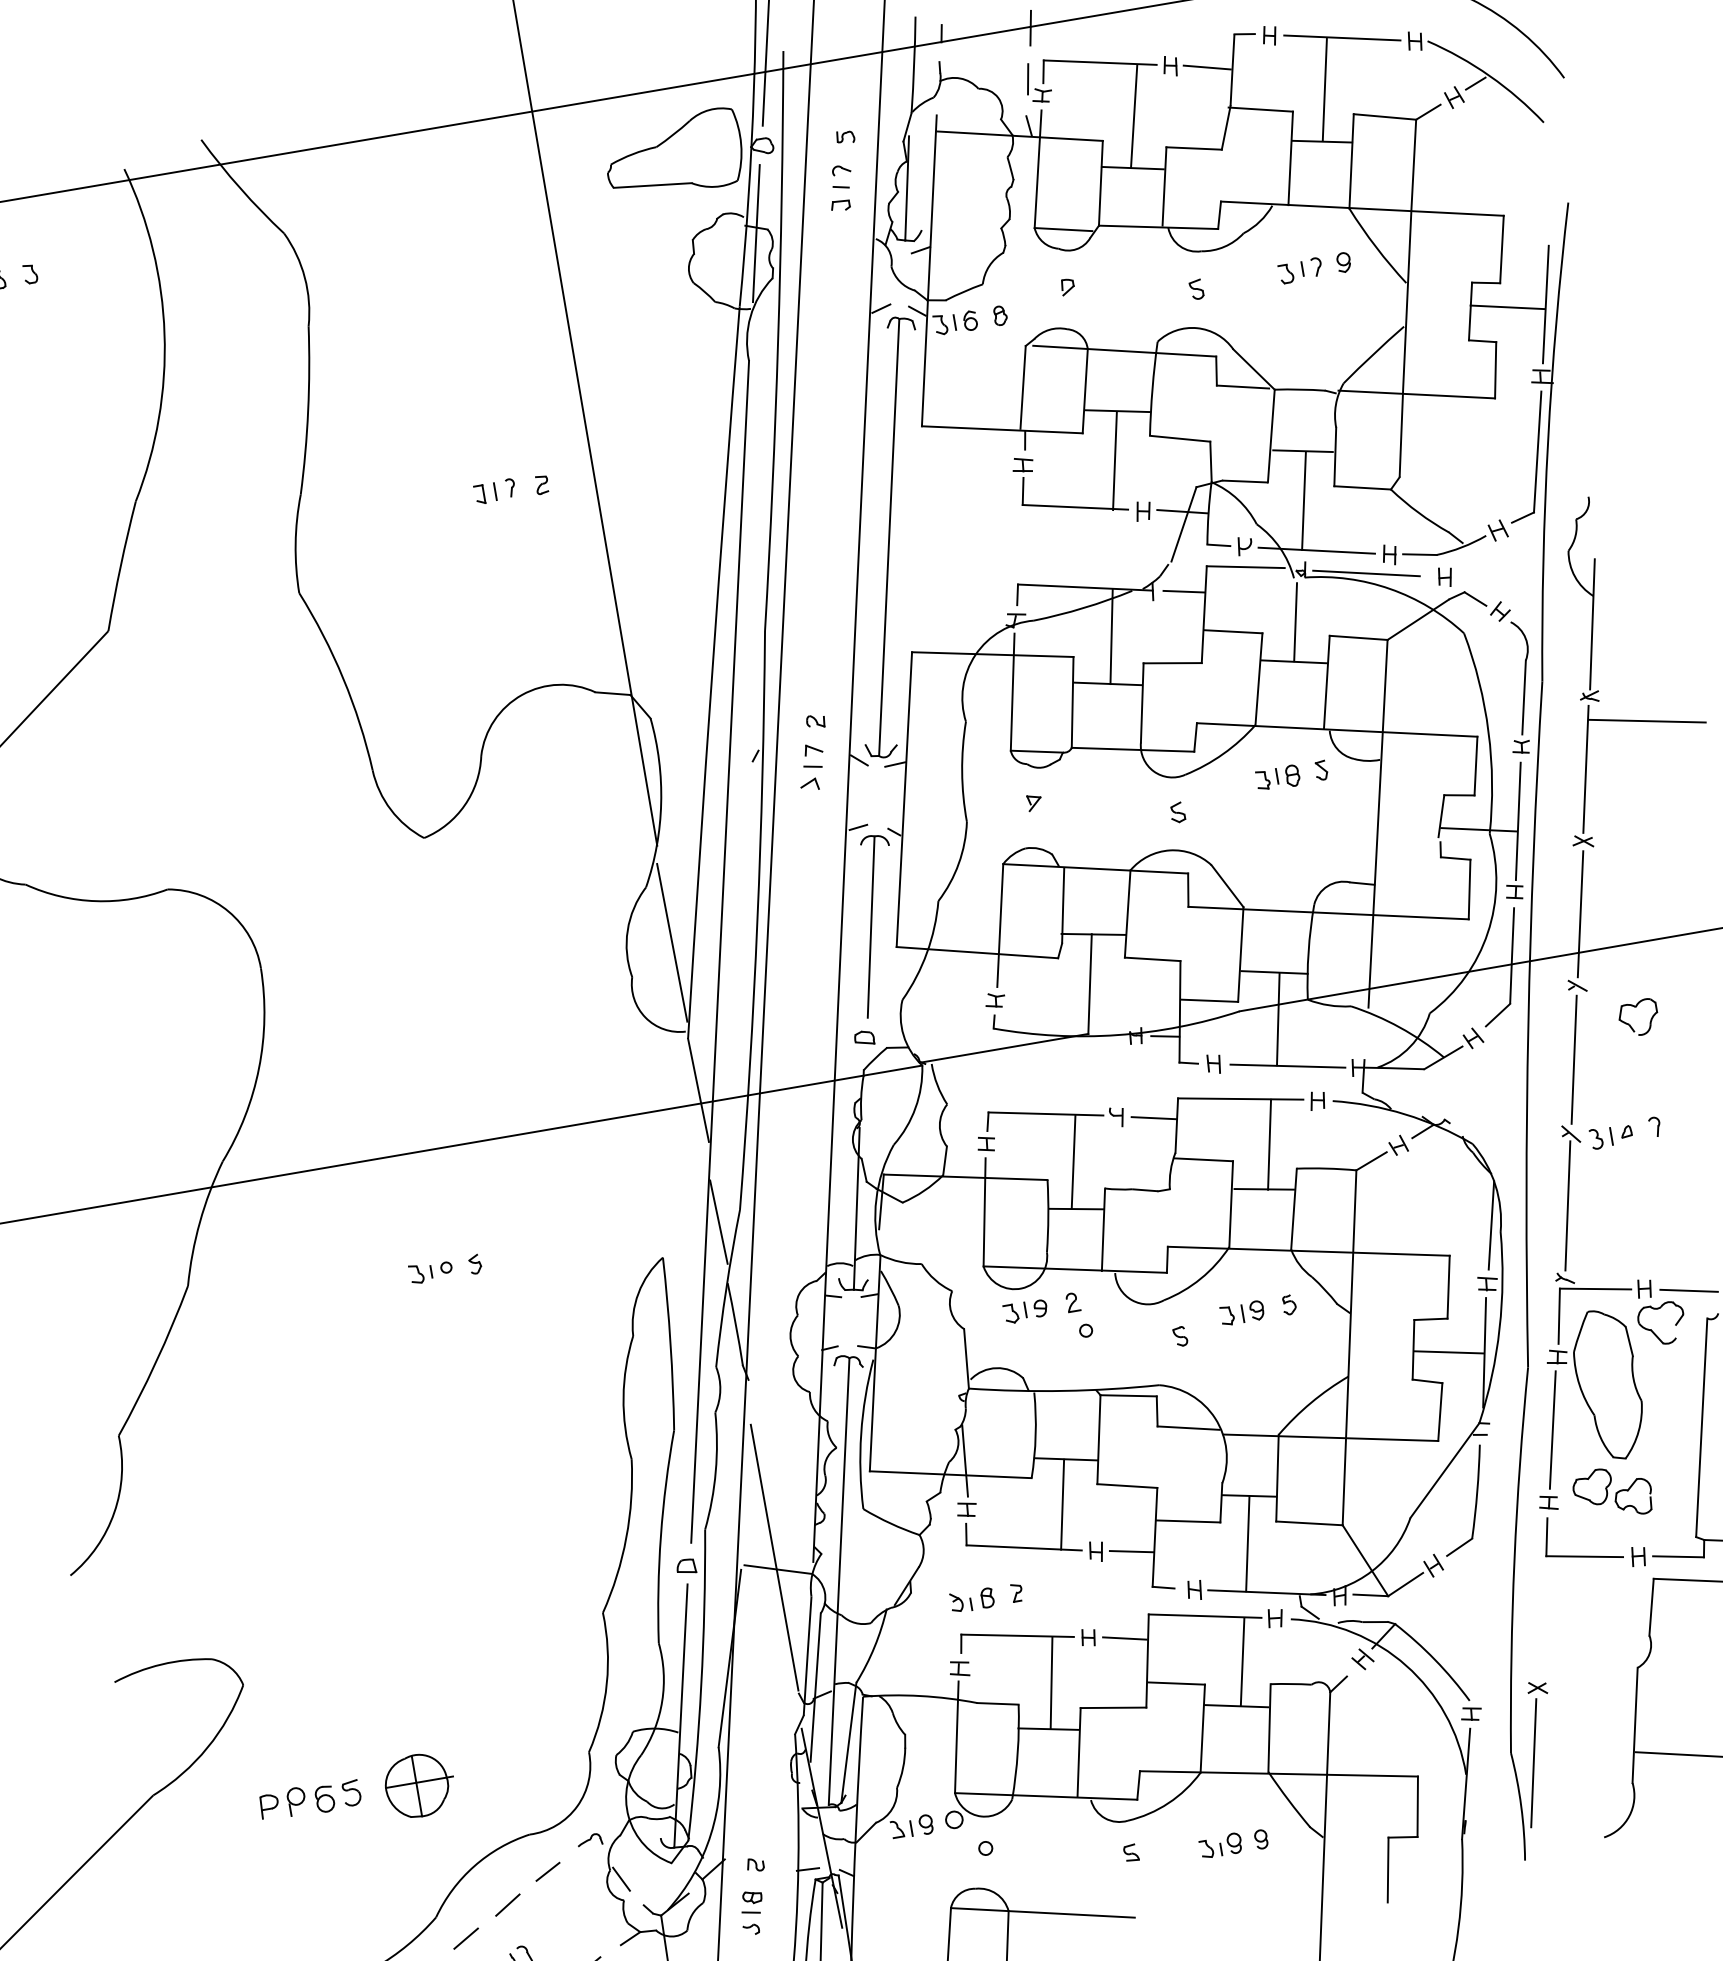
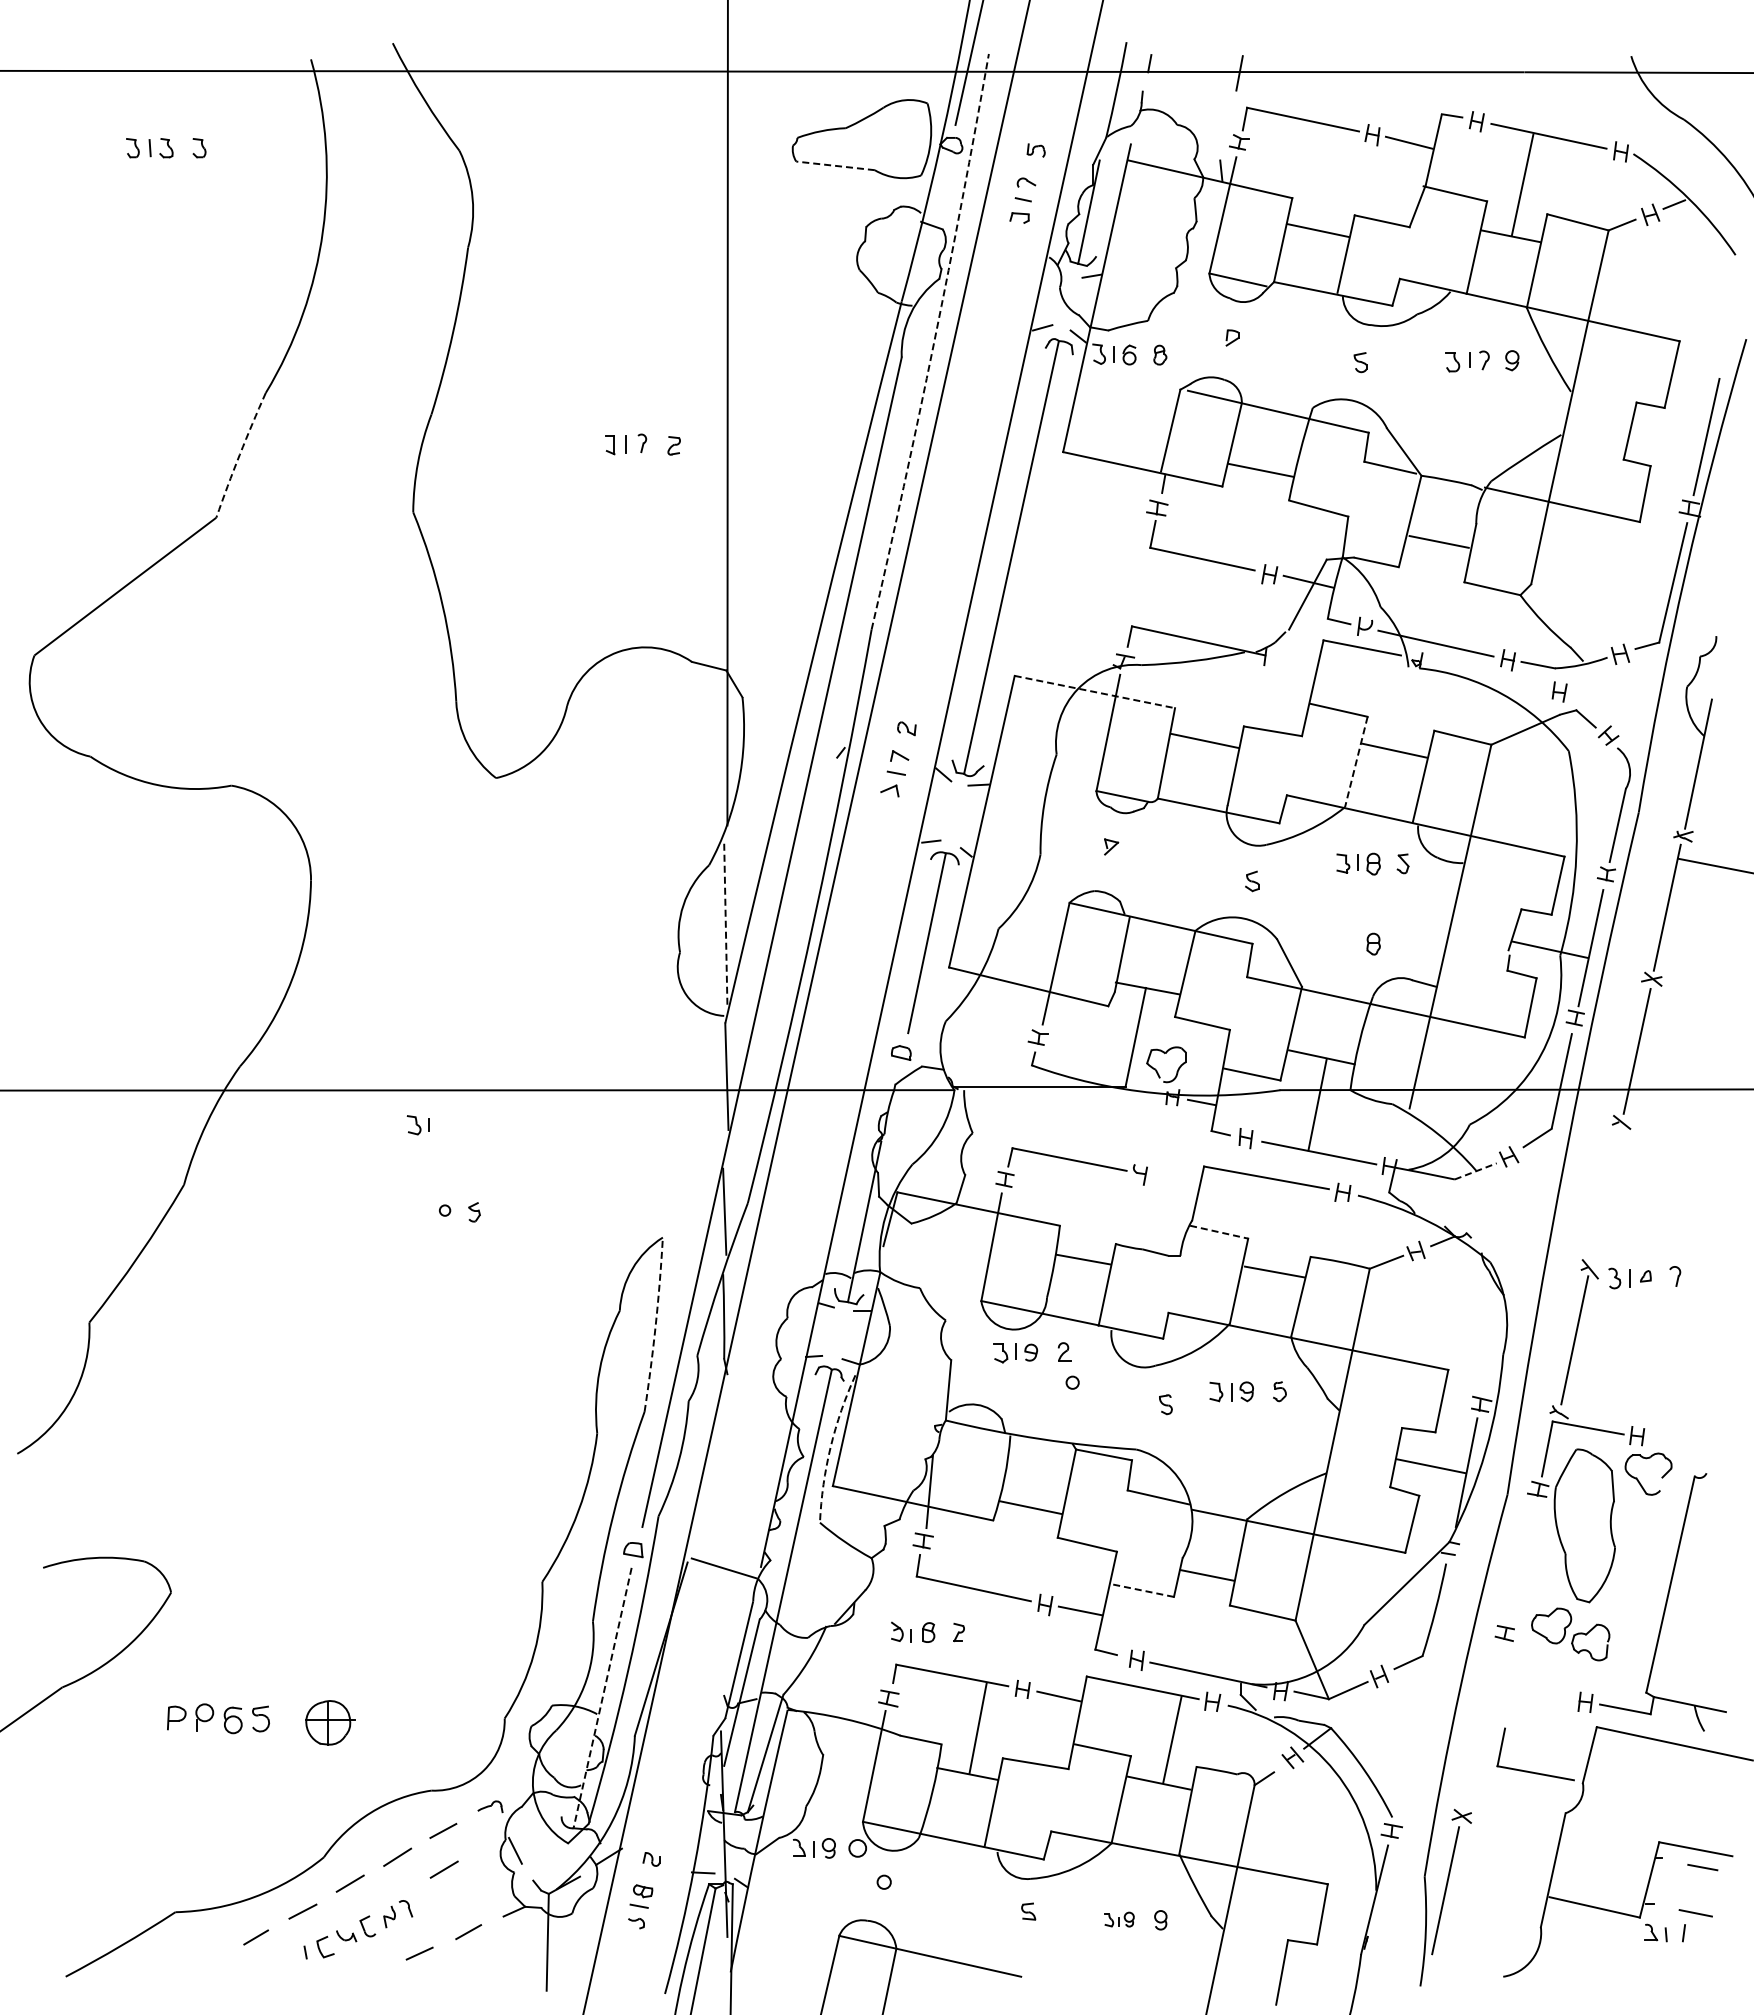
line: (1027, 79) -> (1227, 123), removed
line: (1133, 115) -> (1327, 178), removed
line: (652, 185) -> (835, 165), solid -> dashed
line: (756, 233) -> (930, 231), removed
line: (1507, 307) -> (1667, 433), removed
arc: (778, 340) -> (934, 342), solid -> dashed
line: (1114, 460) -> (1249, 519), removed
line: (1303, 500) -> (1431, 591), removed
arc: (120, 565) -> (239, 454), solid -> dashed
line: (1366, 573) -> (1481, 674), removed
line: (1183, 591) -> (1296, 661), removed
line: (1295, 622) -> (1402, 711), removed
line: (1111, 636) -> (1216, 694), removed
line: (992, 655) -> (1094, 692), solid -> dashed
line: (1259, 678) -> (1356, 761), solid -> dashed
part: (1305, 853) -> (1373, 943), added
line: (672, 943) -> (725, 925), solid -> dashed
part: (1635, 1008) -> (1164, 1054), moved
line: (1444, 1057) -> (1476, 1171), solid -> dashed
line: (1573, 1059) -> (1605, 1195), removed
line: (1153, 1118) -> (1176, 1182), removed
line: (1269, 1144) -> (1287, 1228), removed
line: (1204, 1160) -> (1219, 1232), solid -> dashed
line: (1073, 1162) -> (1088, 1212), removed
line: (1490, 1225) -> (1494, 1346), removed
part: (419, 1274) -> (417, 1125), moved
line: (1688, 1290) -> (1680, 1445), removed
arc: (670, 1343) -> (655, 1324), solid -> dashed
line: (1552, 1430) -> (1521, 1561), removed
arc: (861, 1434) -> (830, 1447), solid -> dashed
line: (1062, 1503) -> (1019, 1551), removed
line: (1187, 1521) -> (1141, 1590), solid -> dashed
line: (1247, 1544) -> (1197, 1623), removed
part: (1582, 1555) -> (1533, 1771), moved
line: (774, 1557) -> (723, 1555), removed
line: (680, 1716) -> (602, 1698), solid -> dashed
part: (420, 1785) -> (330, 1722), size x0.7
part: (1221, 1845) -> (1119, 1919), size x0.7
line: (554, 1909) -> (443, 1869), added

